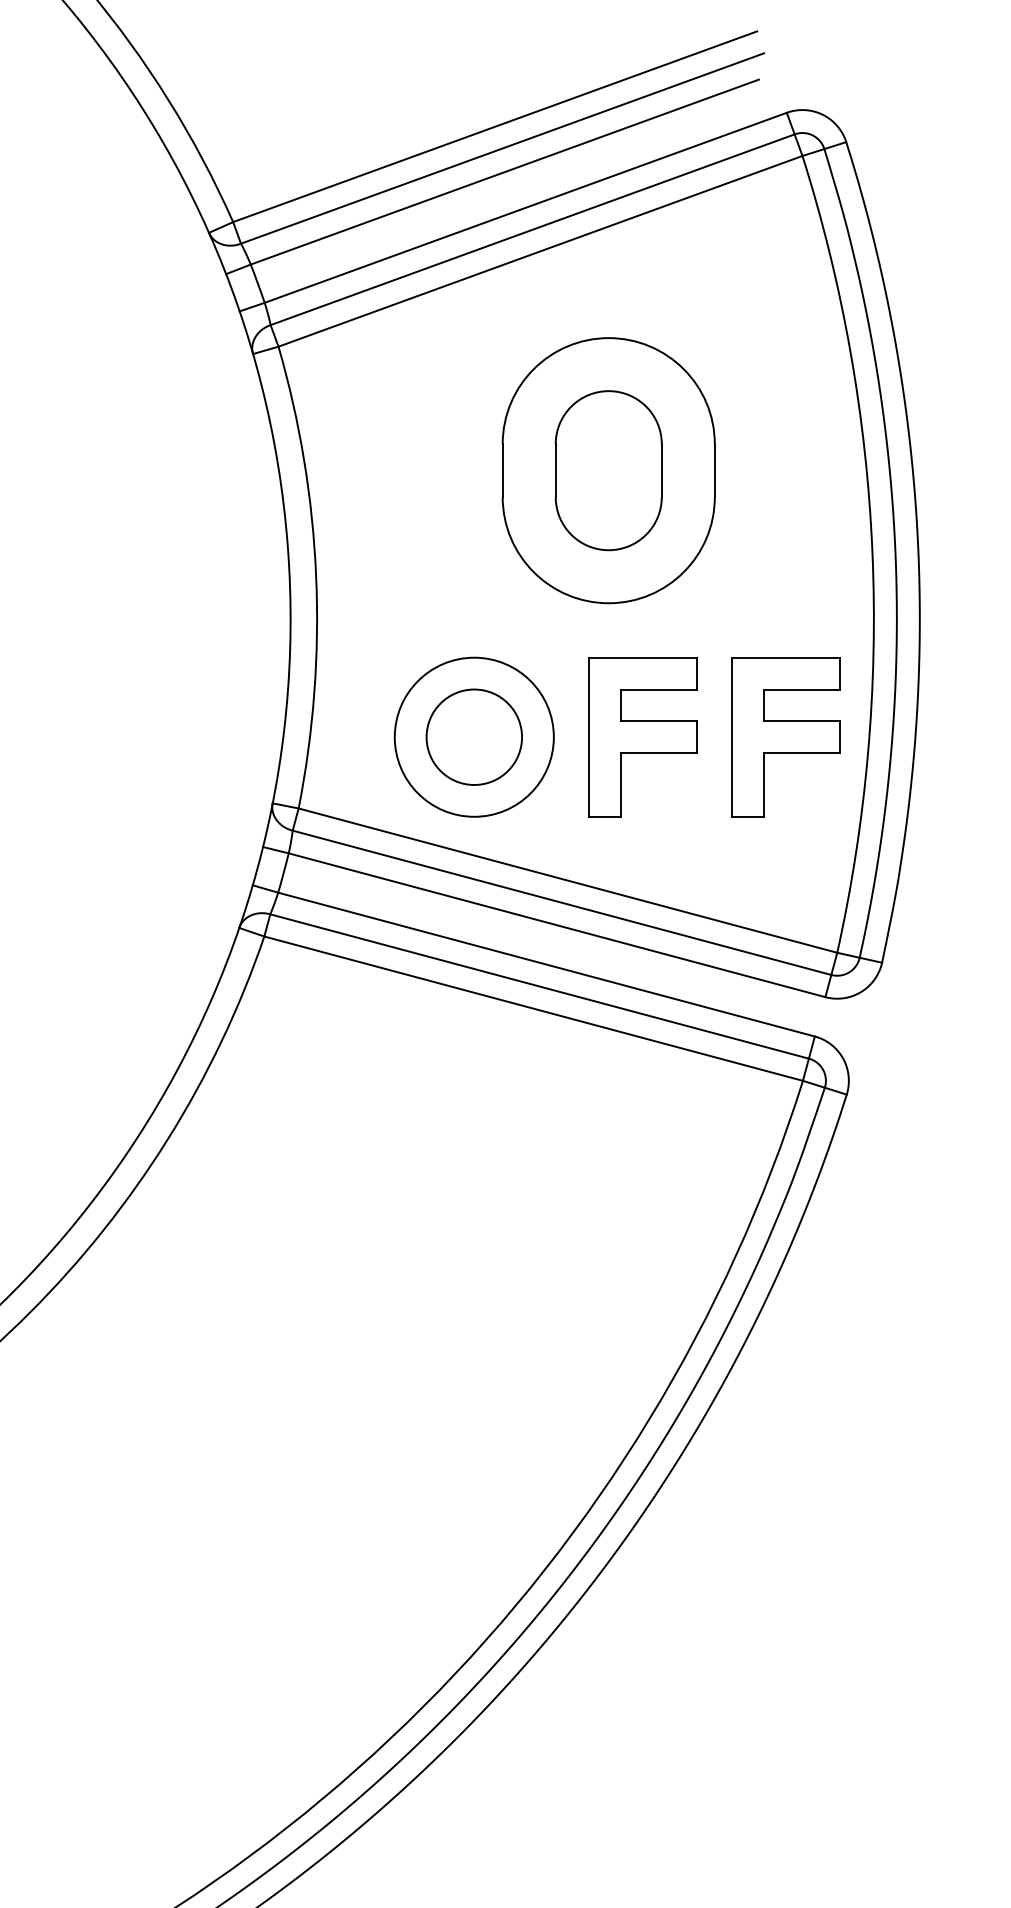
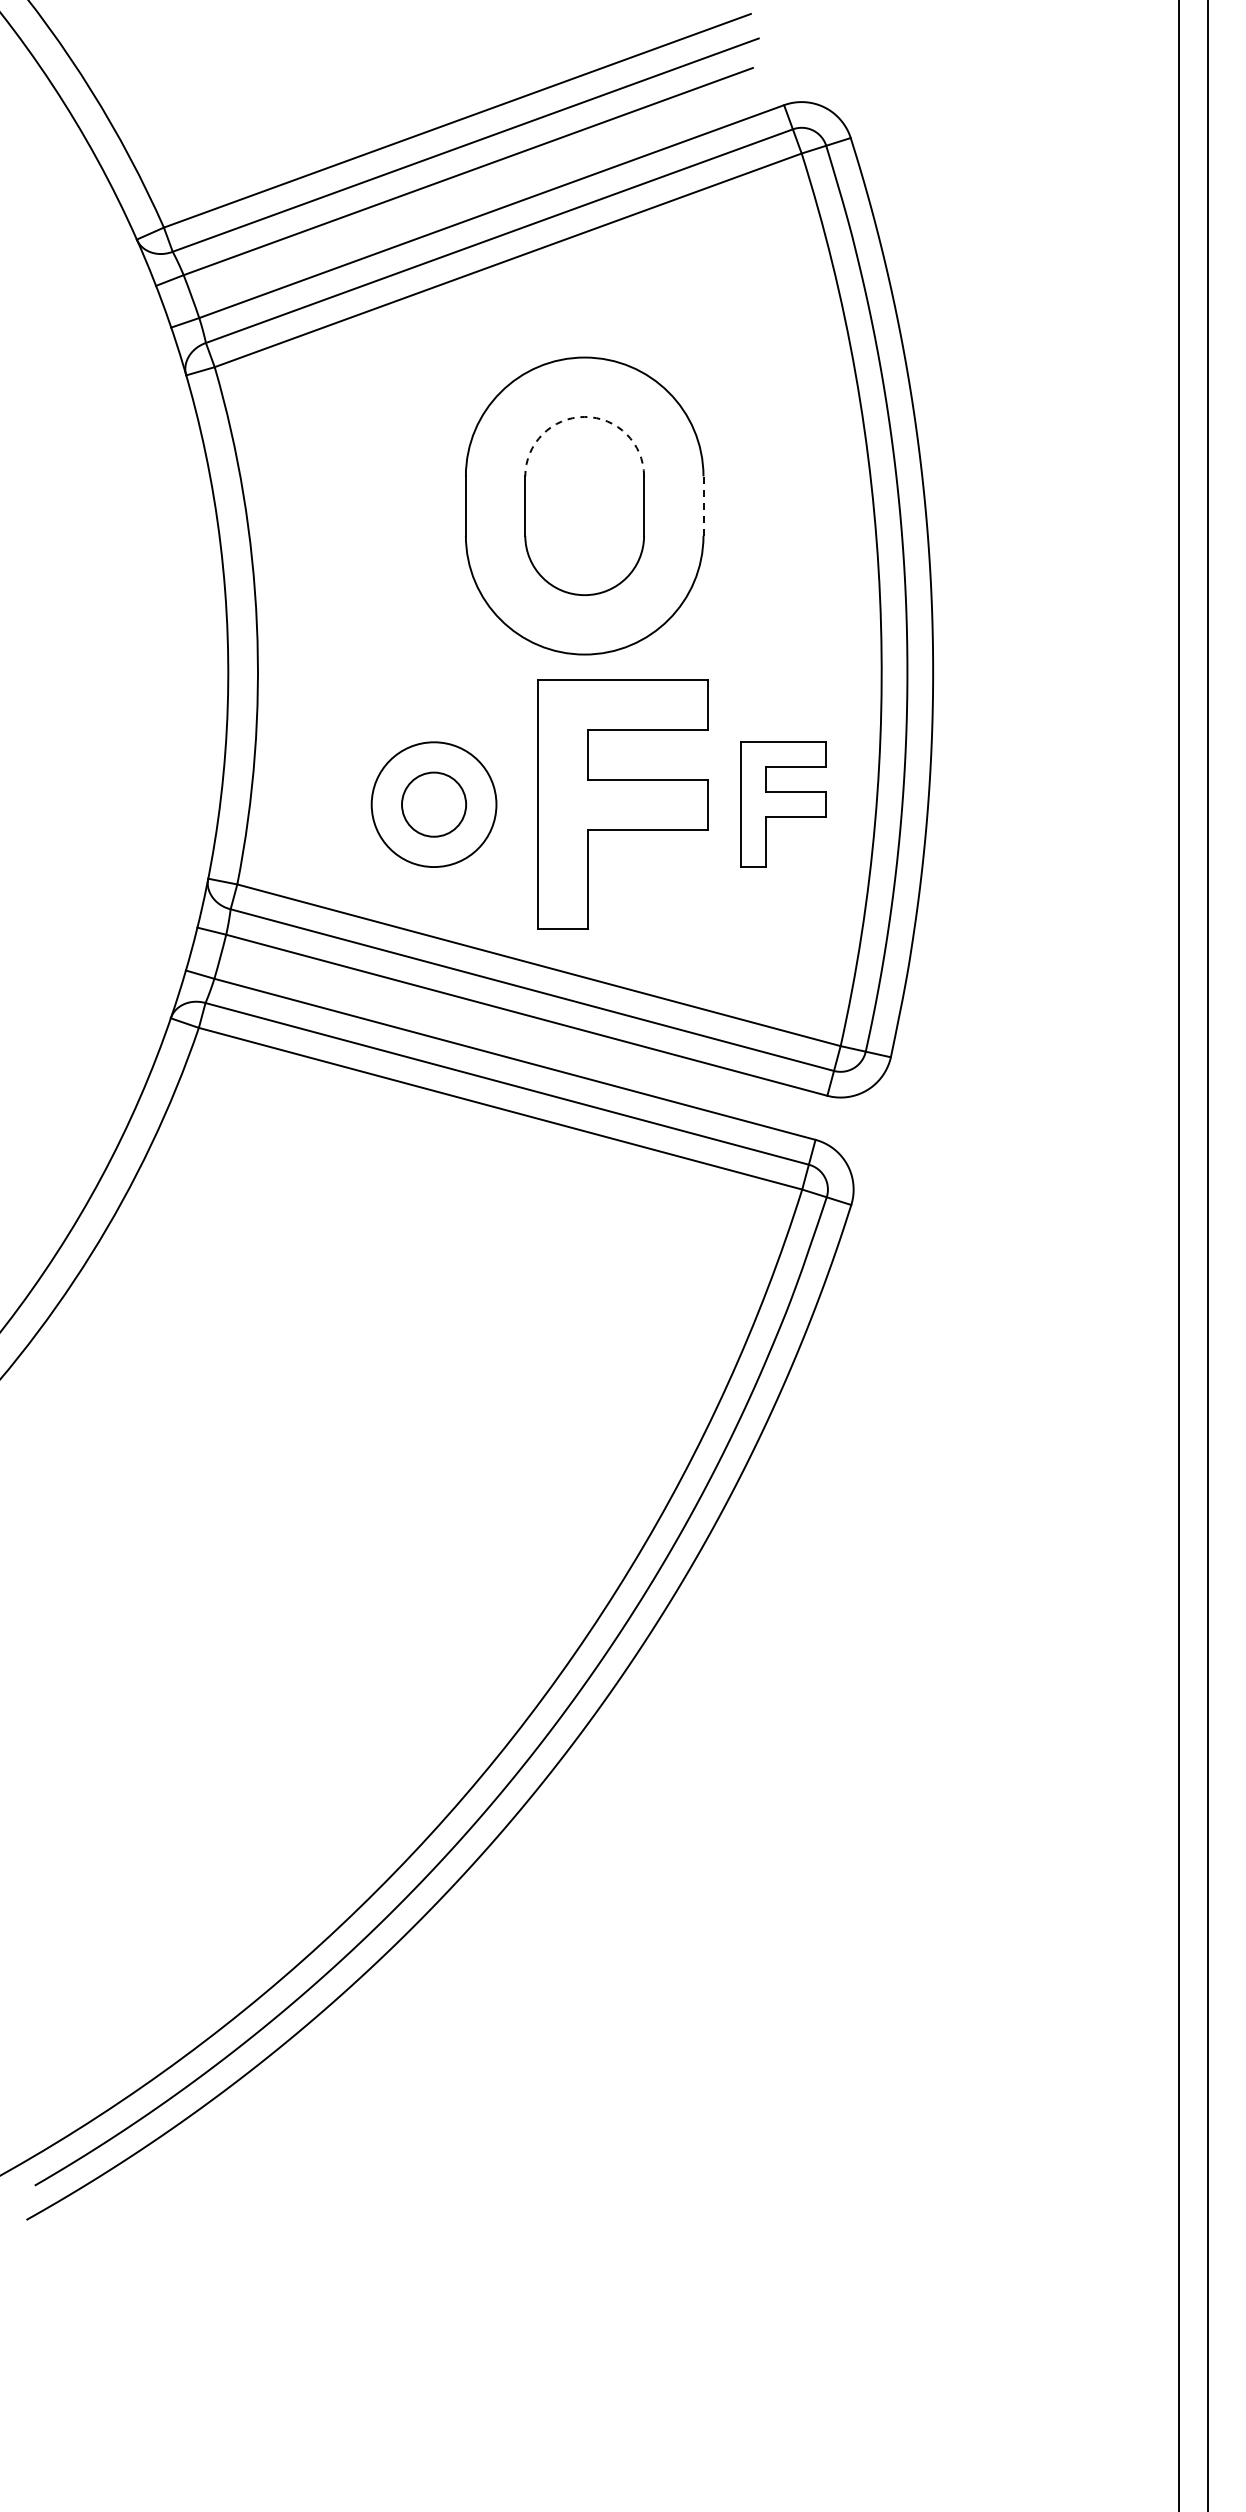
arc: (608, 390) -> (584, 416), solid -> dashed
line: (714, 471) -> (703, 506), solid -> dashed
circle: (473, 737) -> (433, 804), size x0.6
circle: (473, 737) -> (433, 804), size x0.7
part: (642, 737) -> (622, 804), size x1.4
part: (786, 737) -> (783, 804), size x0.7

